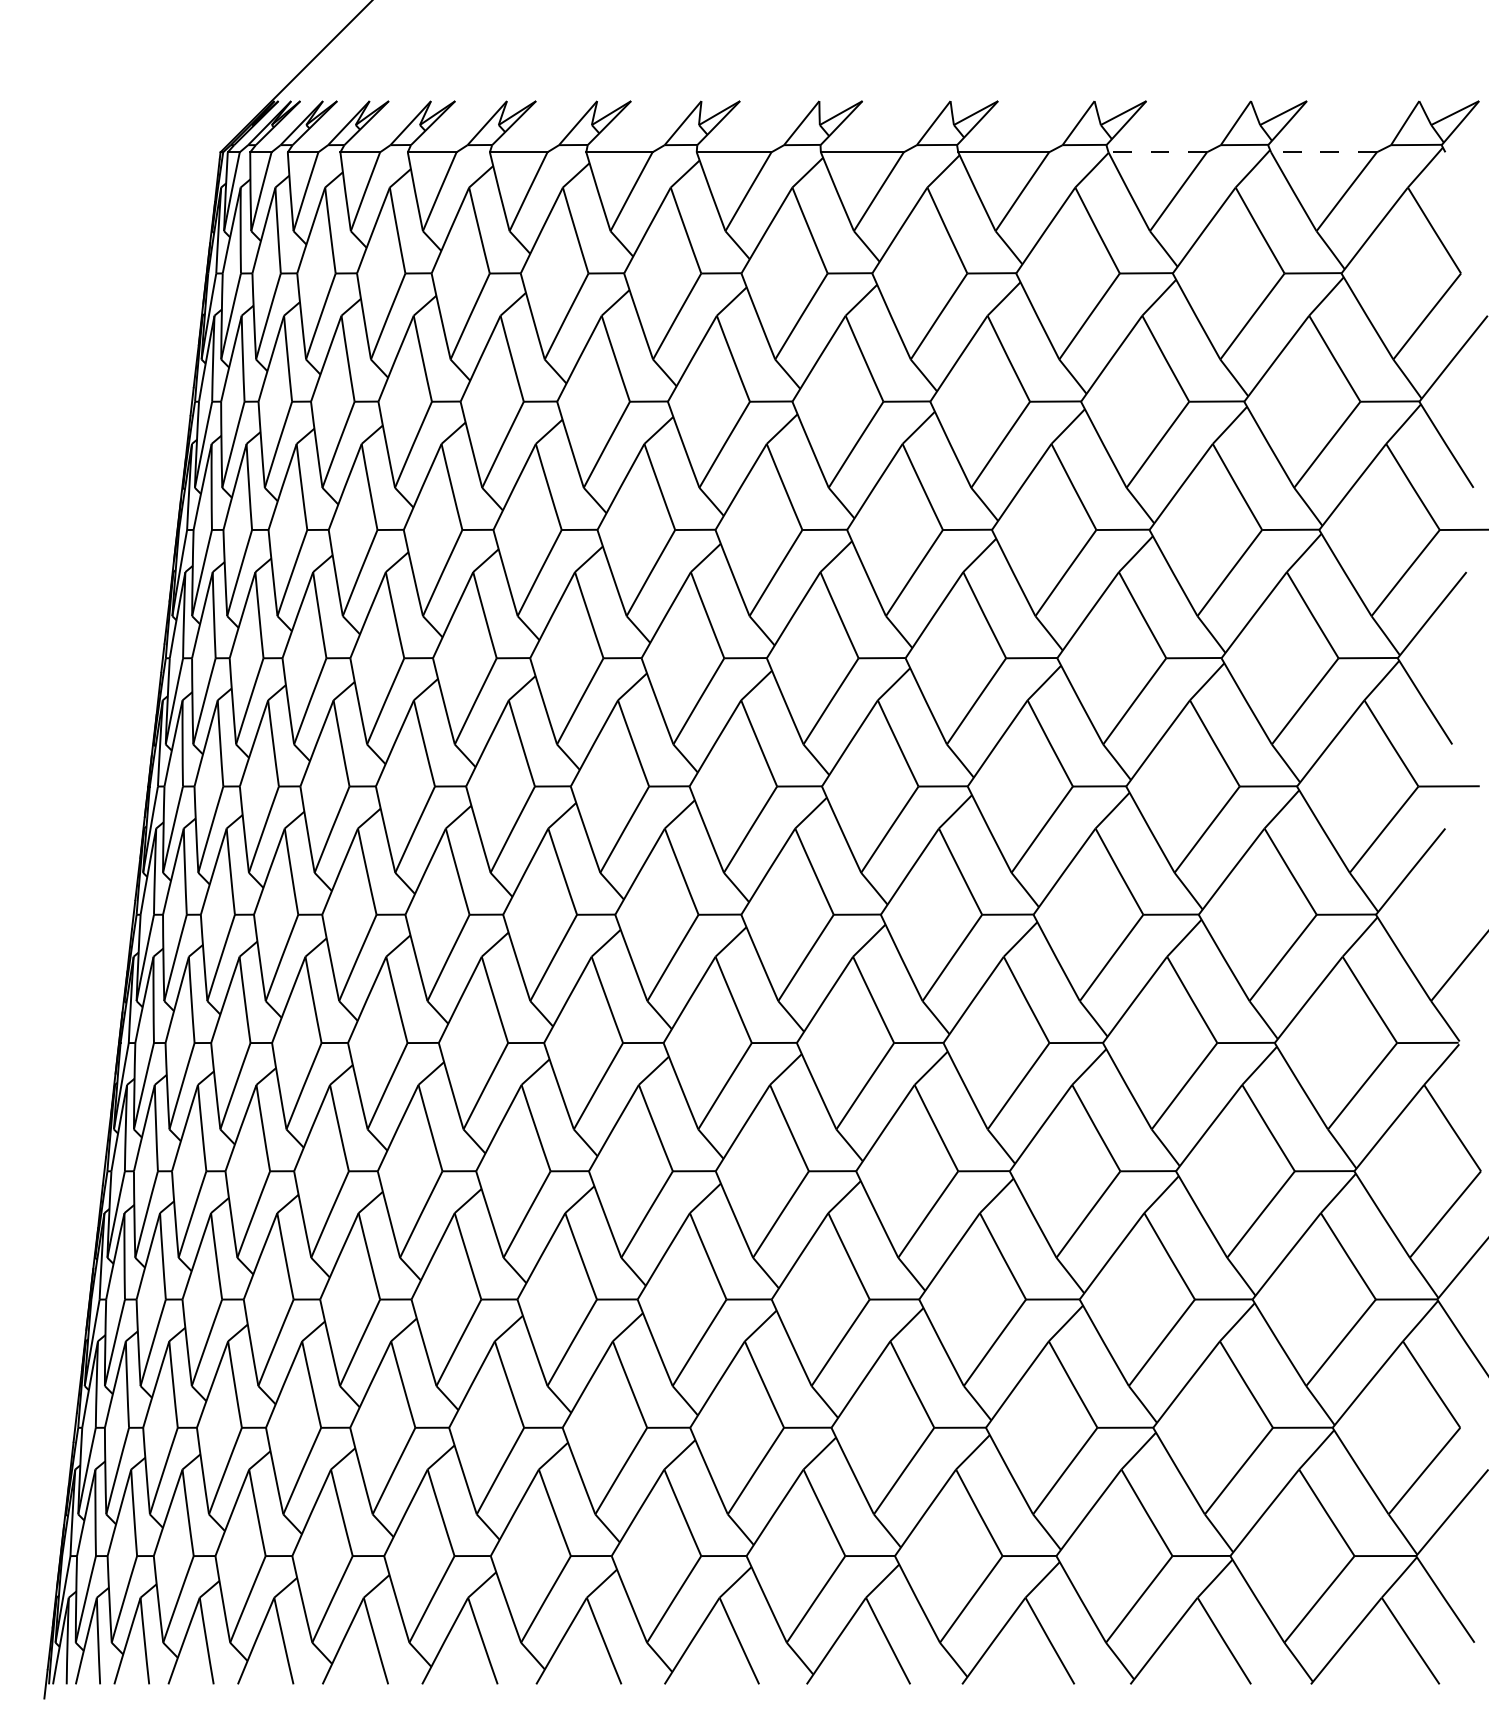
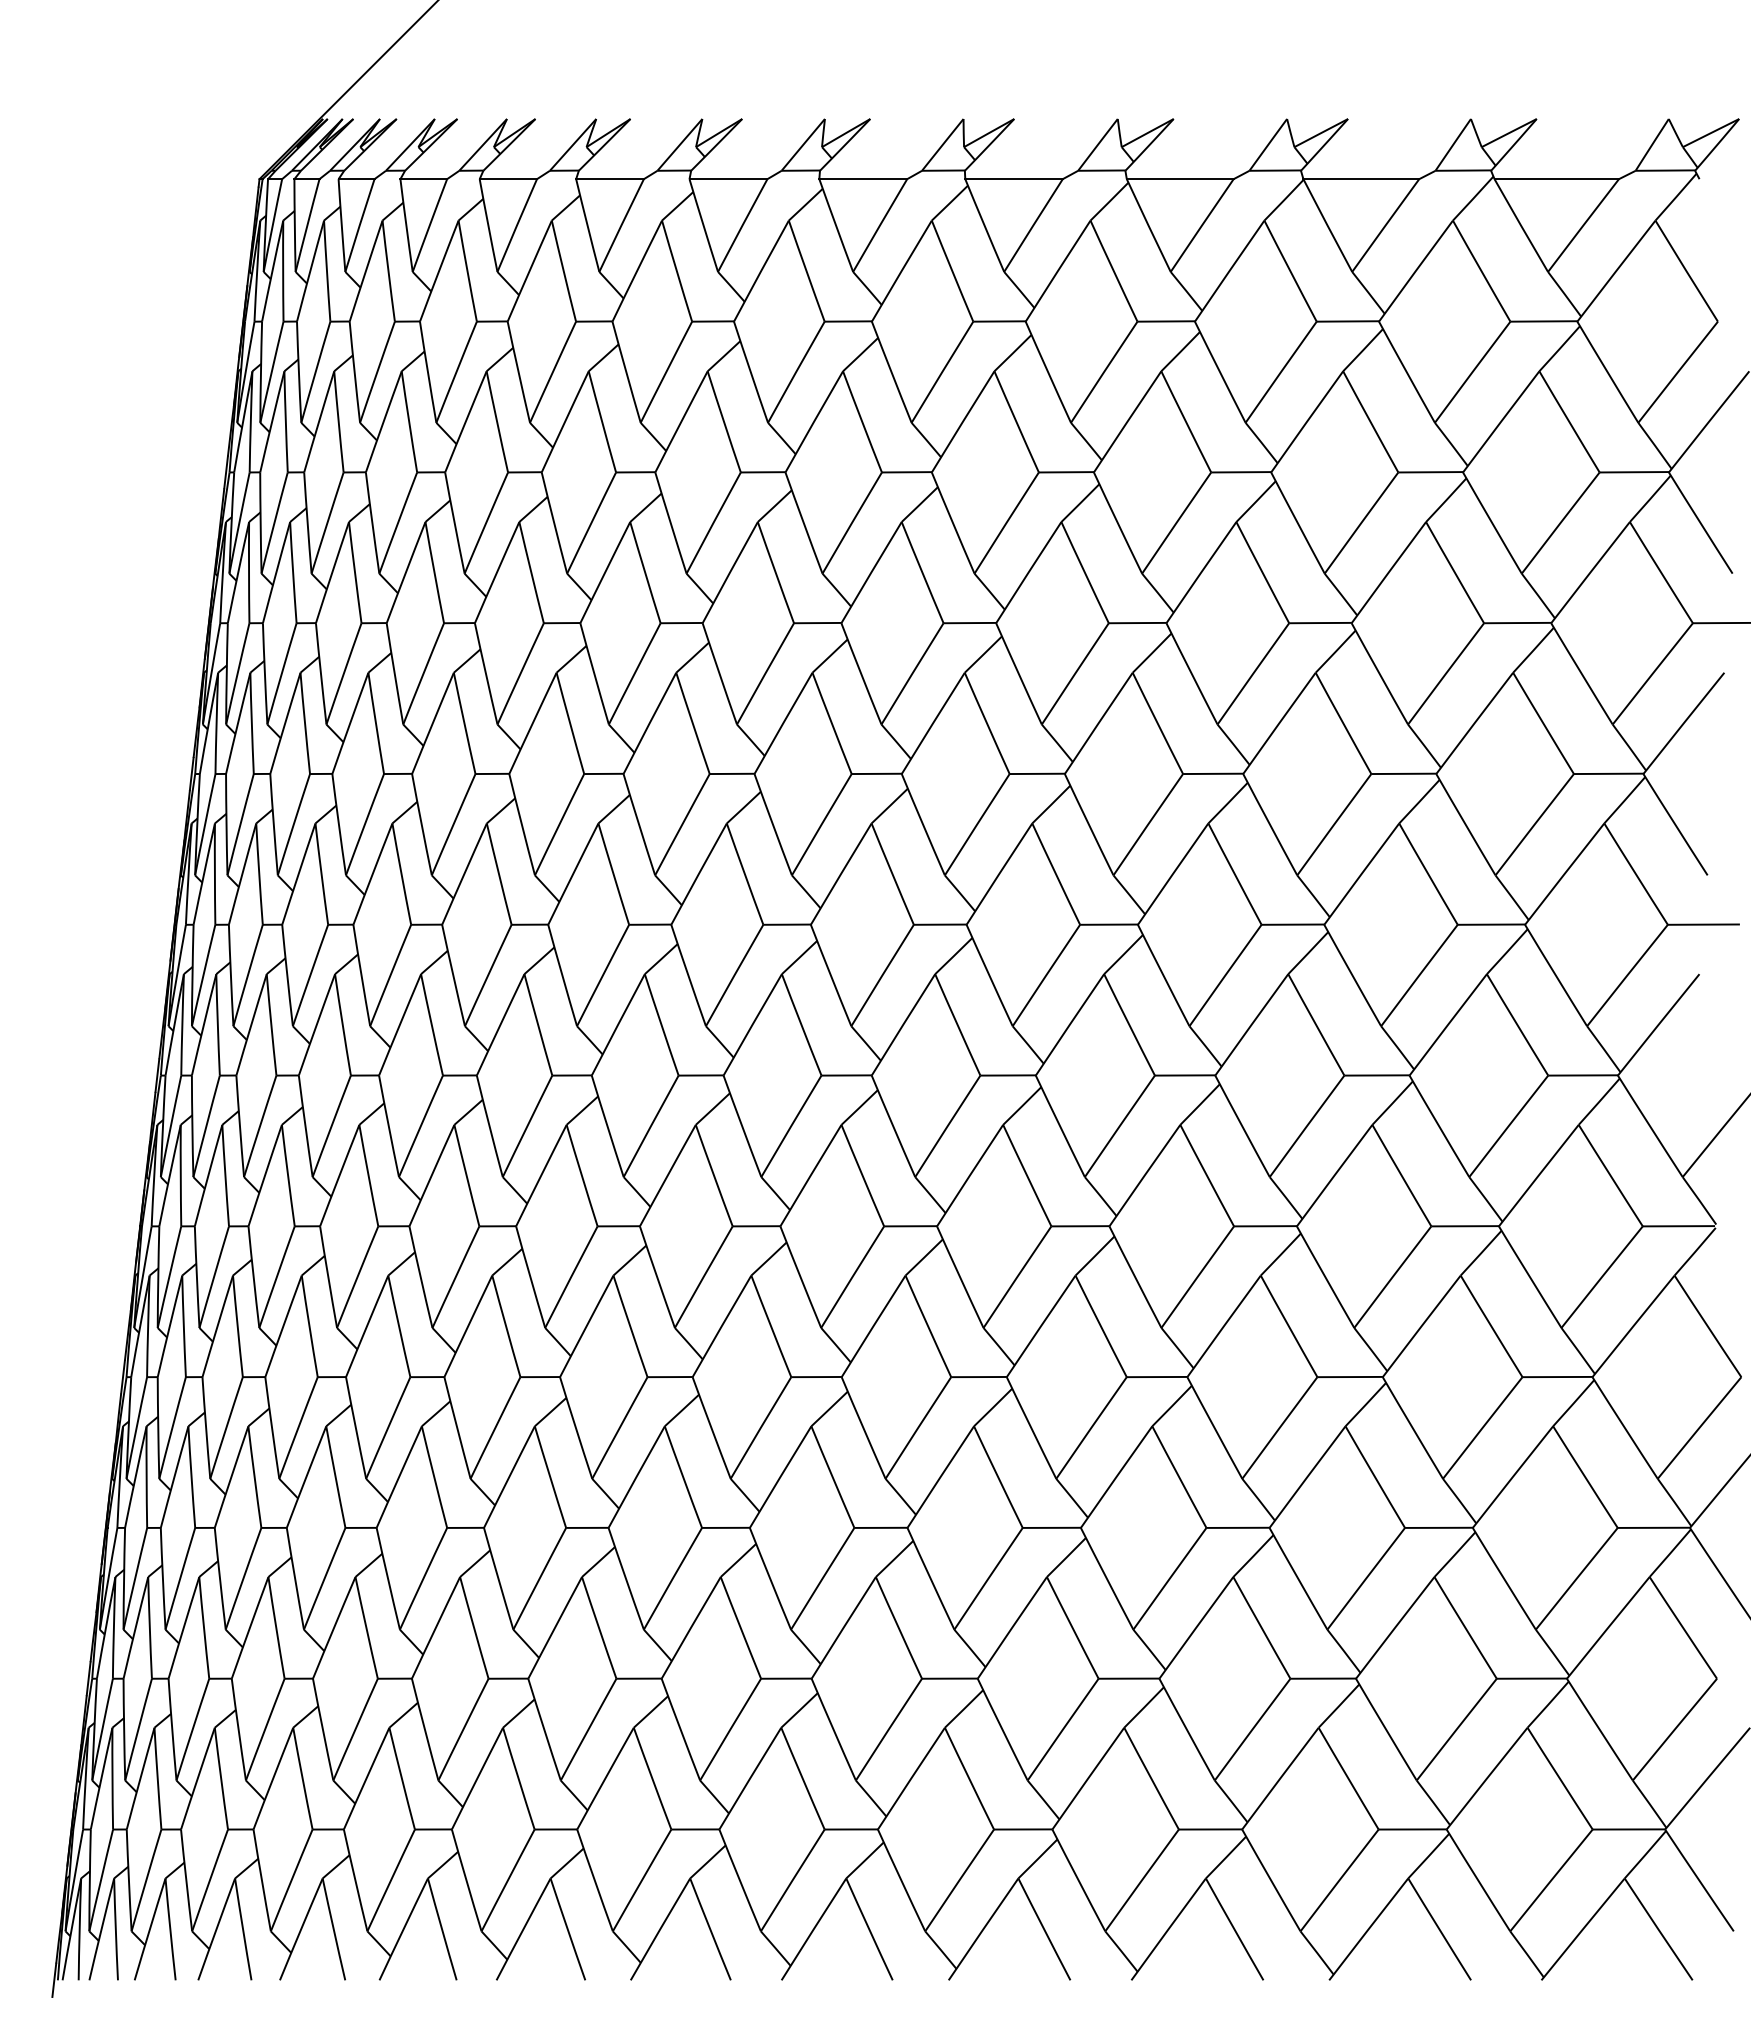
line: (1157, 152) -> (1361, 179), dashed -> solid
line: (1323, 152) -> (1556, 179), dashed -> solid

